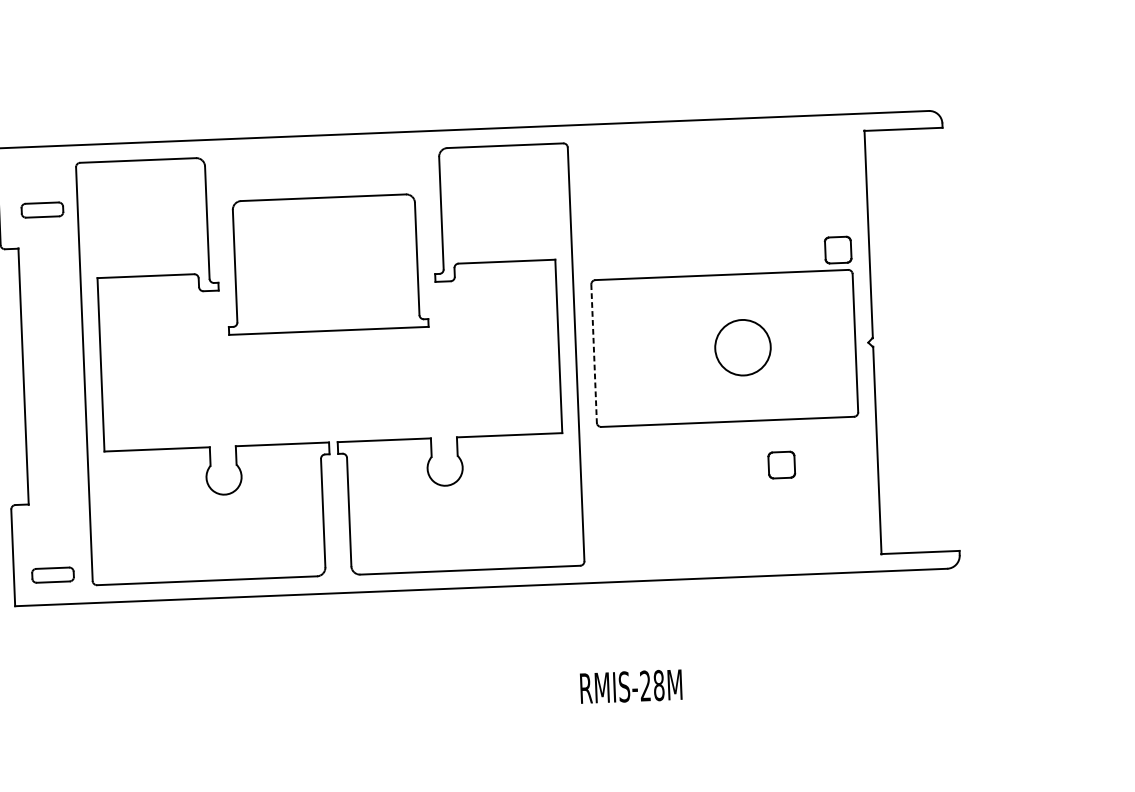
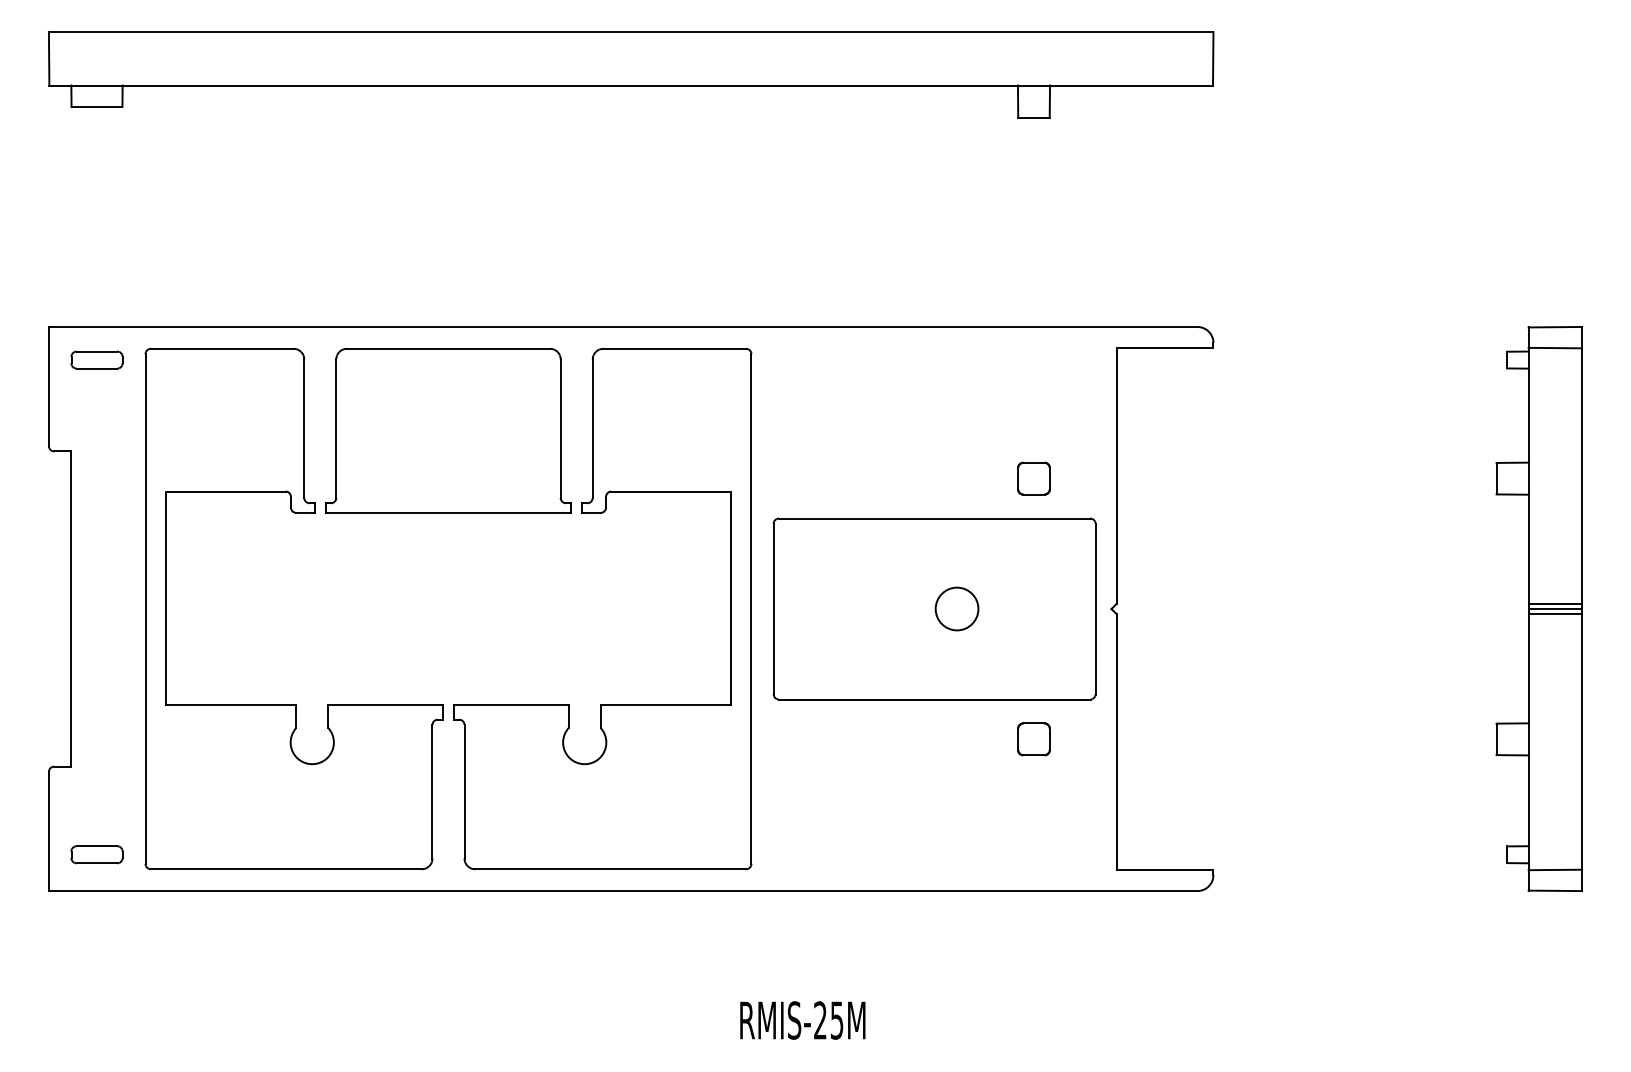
part: (41, 209) -> (96, 359), moved
part: (837, 249) -> (1033, 478), moved
part: (326, 264) -> (448, 430), moved
circle: (742, 347) -> (956, 608), size x0.62
line: (594, 354) -> (773, 609), dashed -> solid
part: (781, 465) -> (1033, 739), moved
text: (658, 685) -> (836, 1020), RMIS-28M -> RMIS-25M

